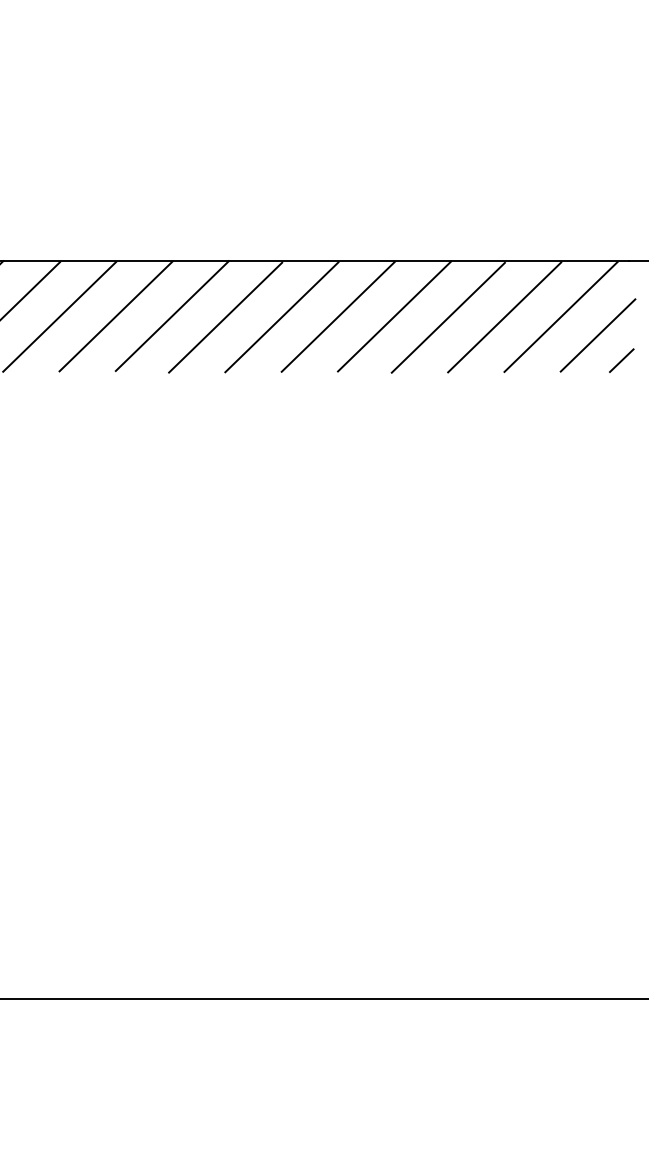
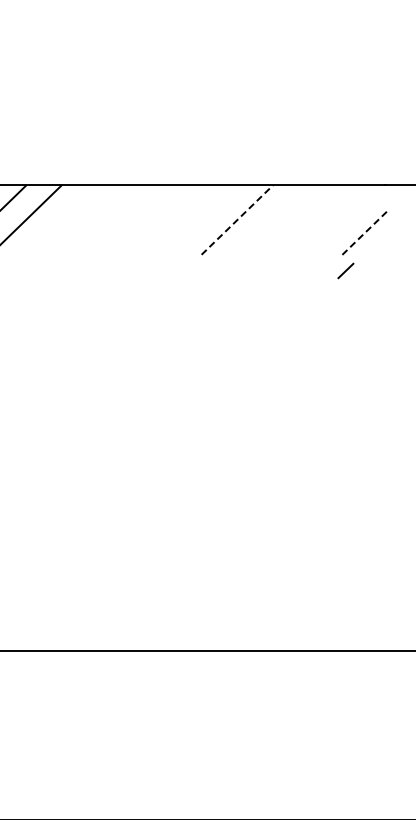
line: (116, 315) -> (61, 219), removed
line: (171, 315) -> (96, 219), removed
line: (225, 317) -> (130, 220), removed
line: (280, 317) -> (165, 220), removed
line: (337, 317) -> (201, 220), removed
line: (394, 317) -> (237, 220), solid -> dashed
line: (448, 317) -> (271, 220), removed
line: (504, 317) -> (306, 220), removed
line: (560, 317) -> (342, 220), removed
line: (597, 336) -> (365, 232), solid -> dashed
line: (621, 359) -> (345, 270), moved

